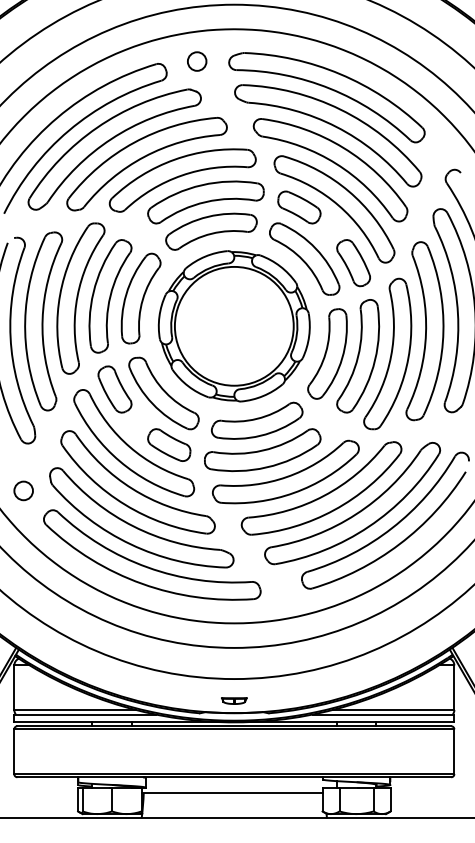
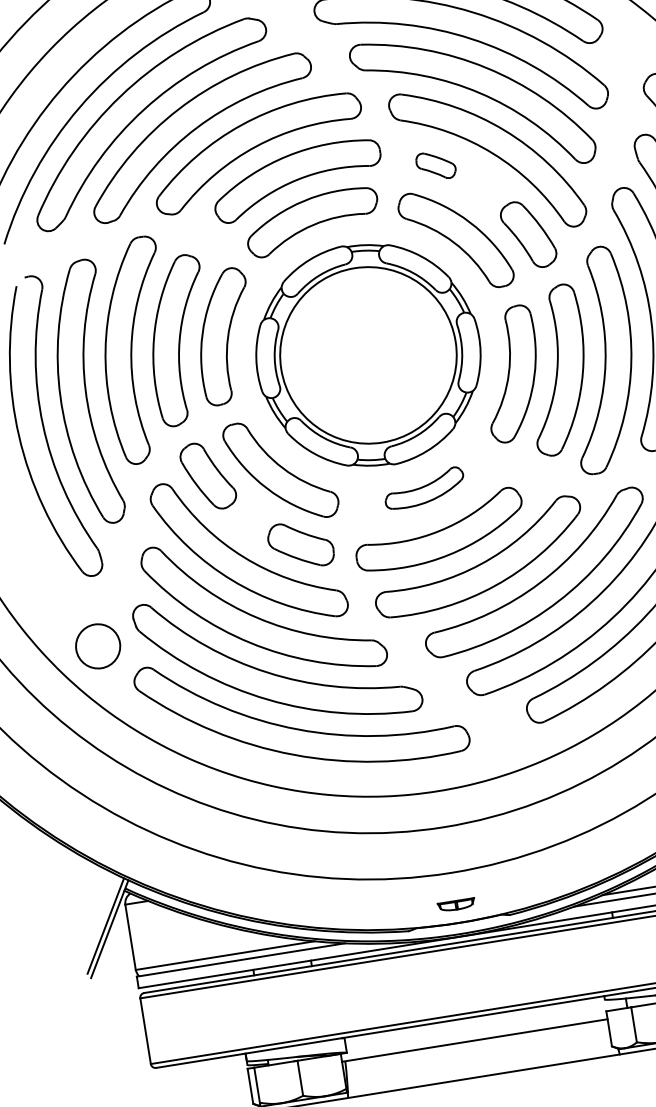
part: (299, 207) -> (436, 165), size x0.6
part: (257, 420) -> (424, 488), size x0.6
circle: (23, 490) -> (97, 645), size x1.6

